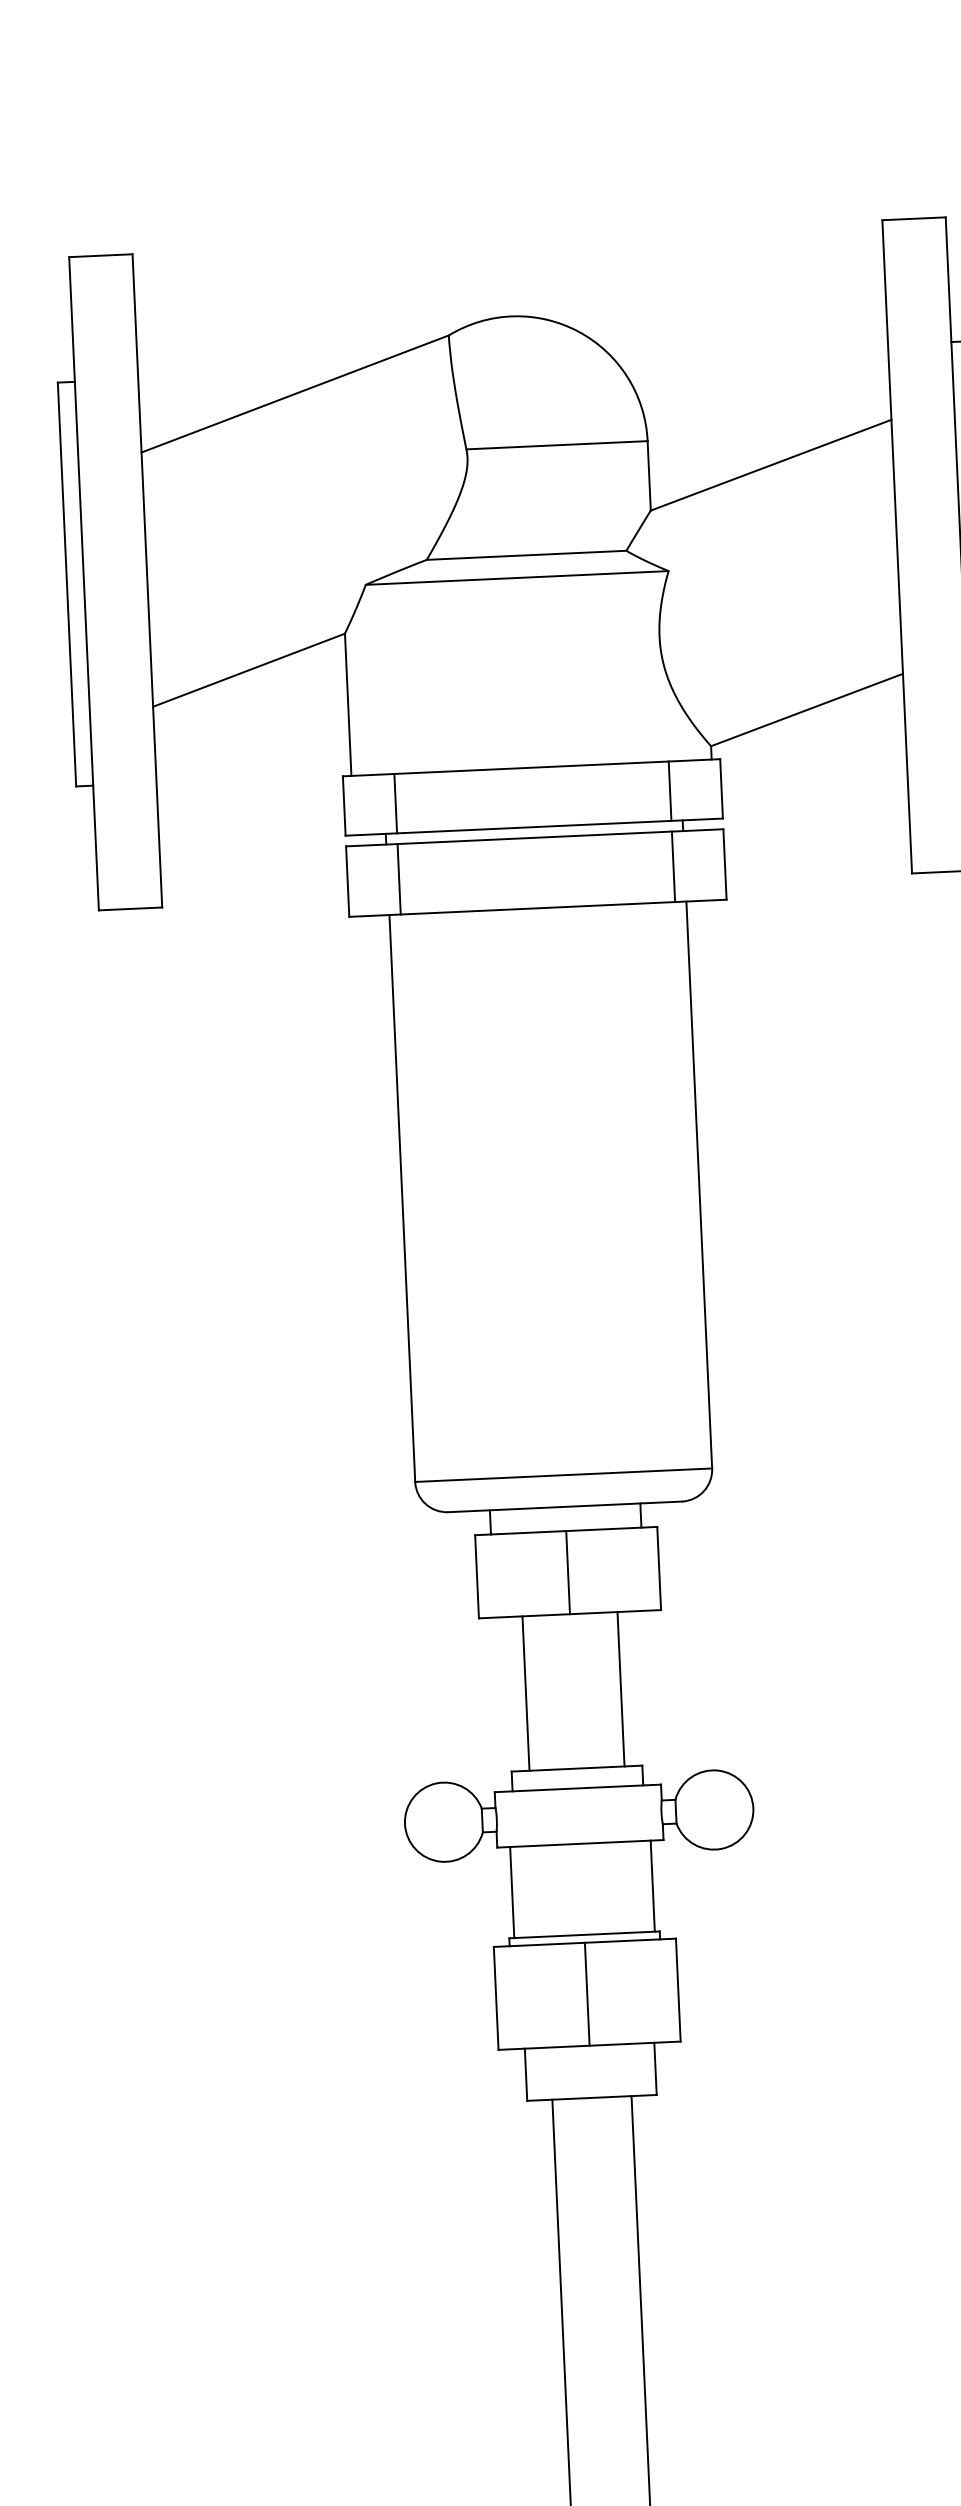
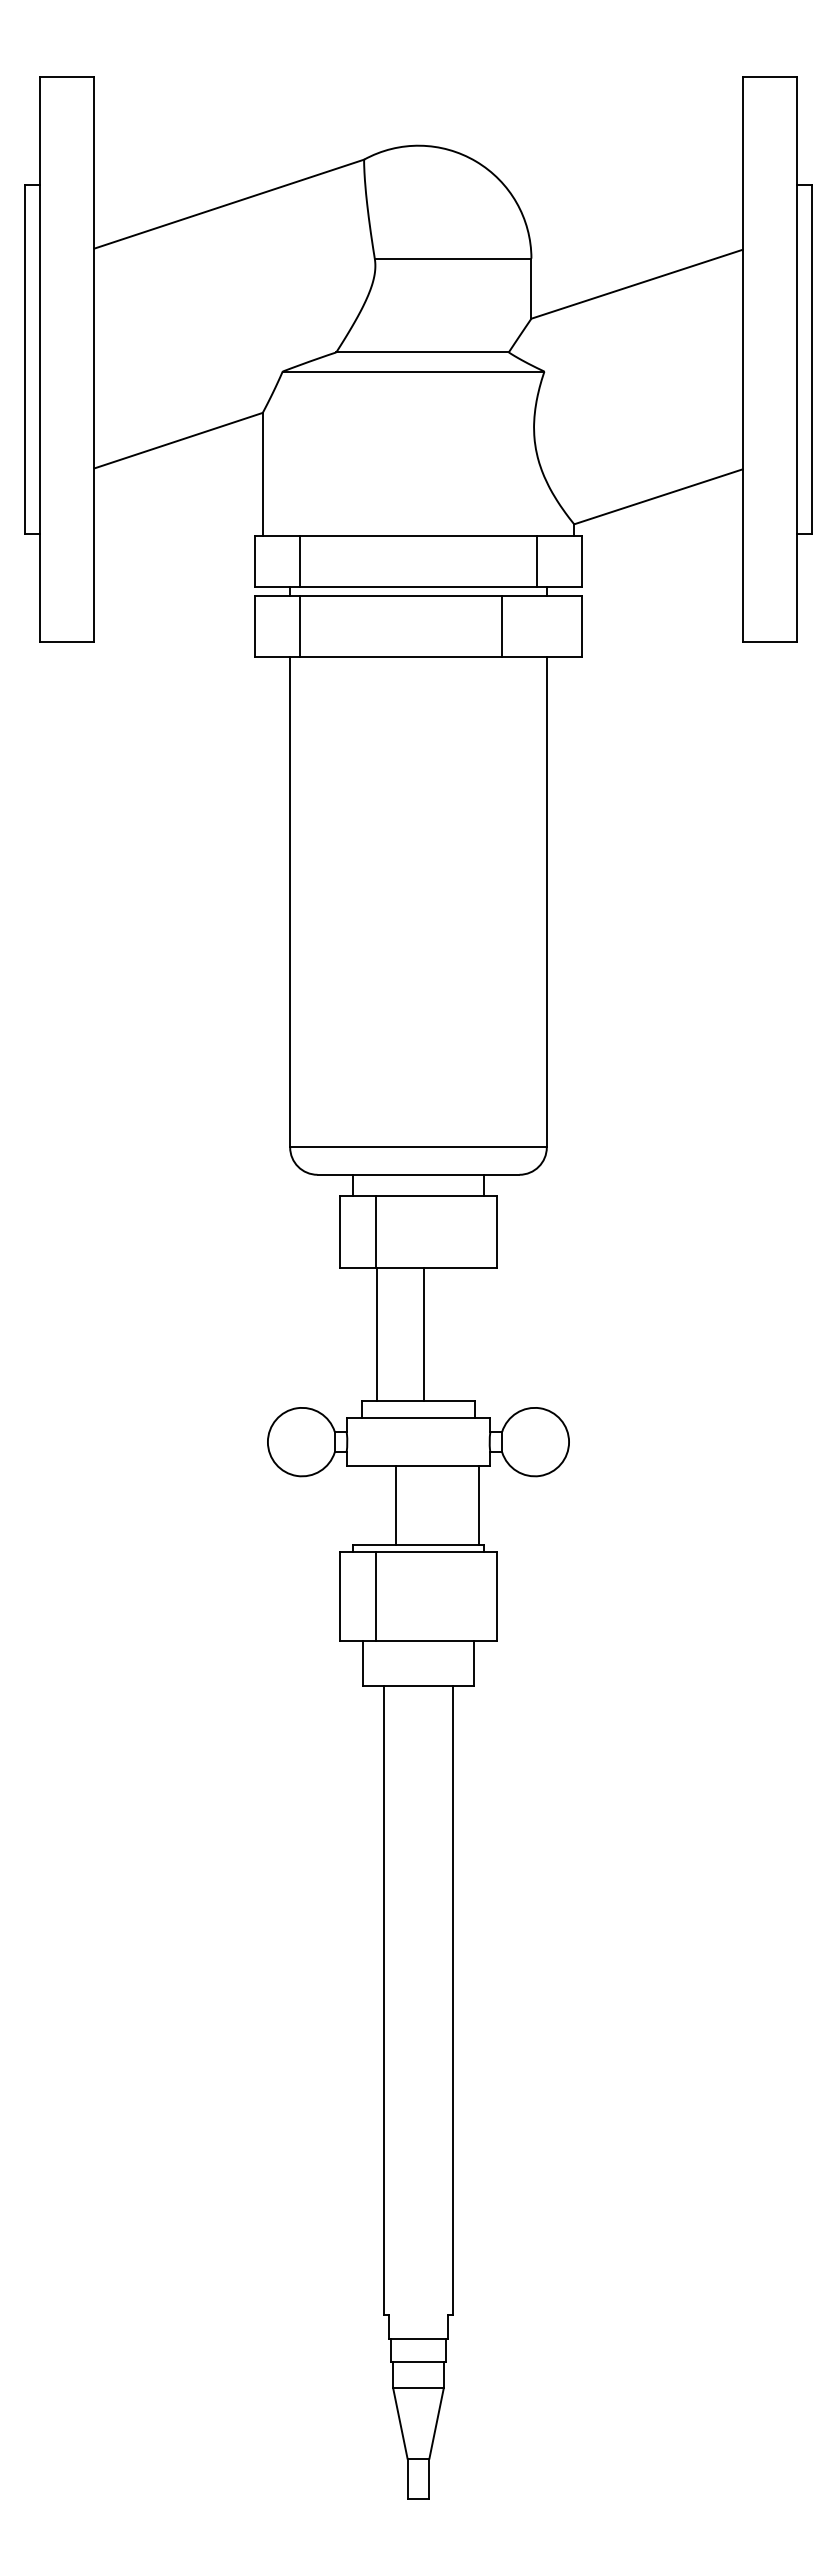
line: (673, 866) -> (502, 626), moved
line: (568, 1572) -> (375, 1231), moved
line: (620, 1689) -> (423, 1334), moved
line: (511, 1892) -> (395, 1505), moved
line: (587, 1993) -> (375, 1595), moved

